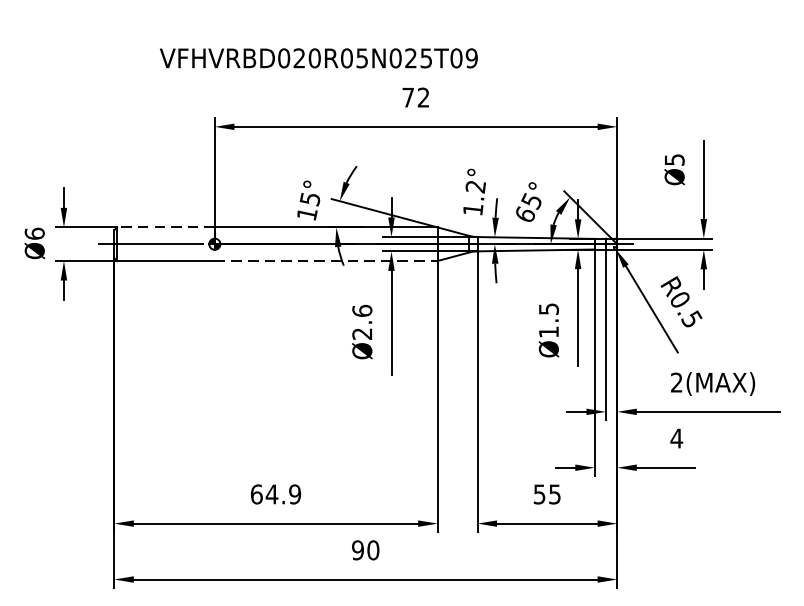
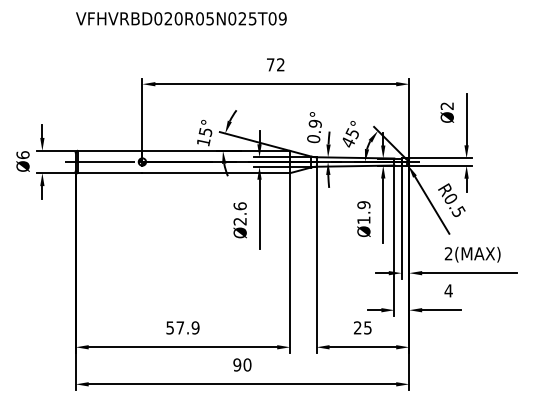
text: (319, 57) -> (181, 18), moved
text: (673, 158) -> (446, 105), Ø5 -> Ø2
text: (474, 198) -> (314, 131), 1.2° -> 0.9°
text: (525, 214) -> (348, 142), 65° -> 45°
line: (165, 226) -> (109, 150), dashed -> solid
line: (326, 261) -> (216, 173), dashed -> solid
text: (548, 309) -> (363, 205), Ø1.5 -> Ø1.9
text: (264, 493) -> (175, 327), 64.9 -> 57.9
text: (539, 493) -> (357, 327), 55 -> 25

